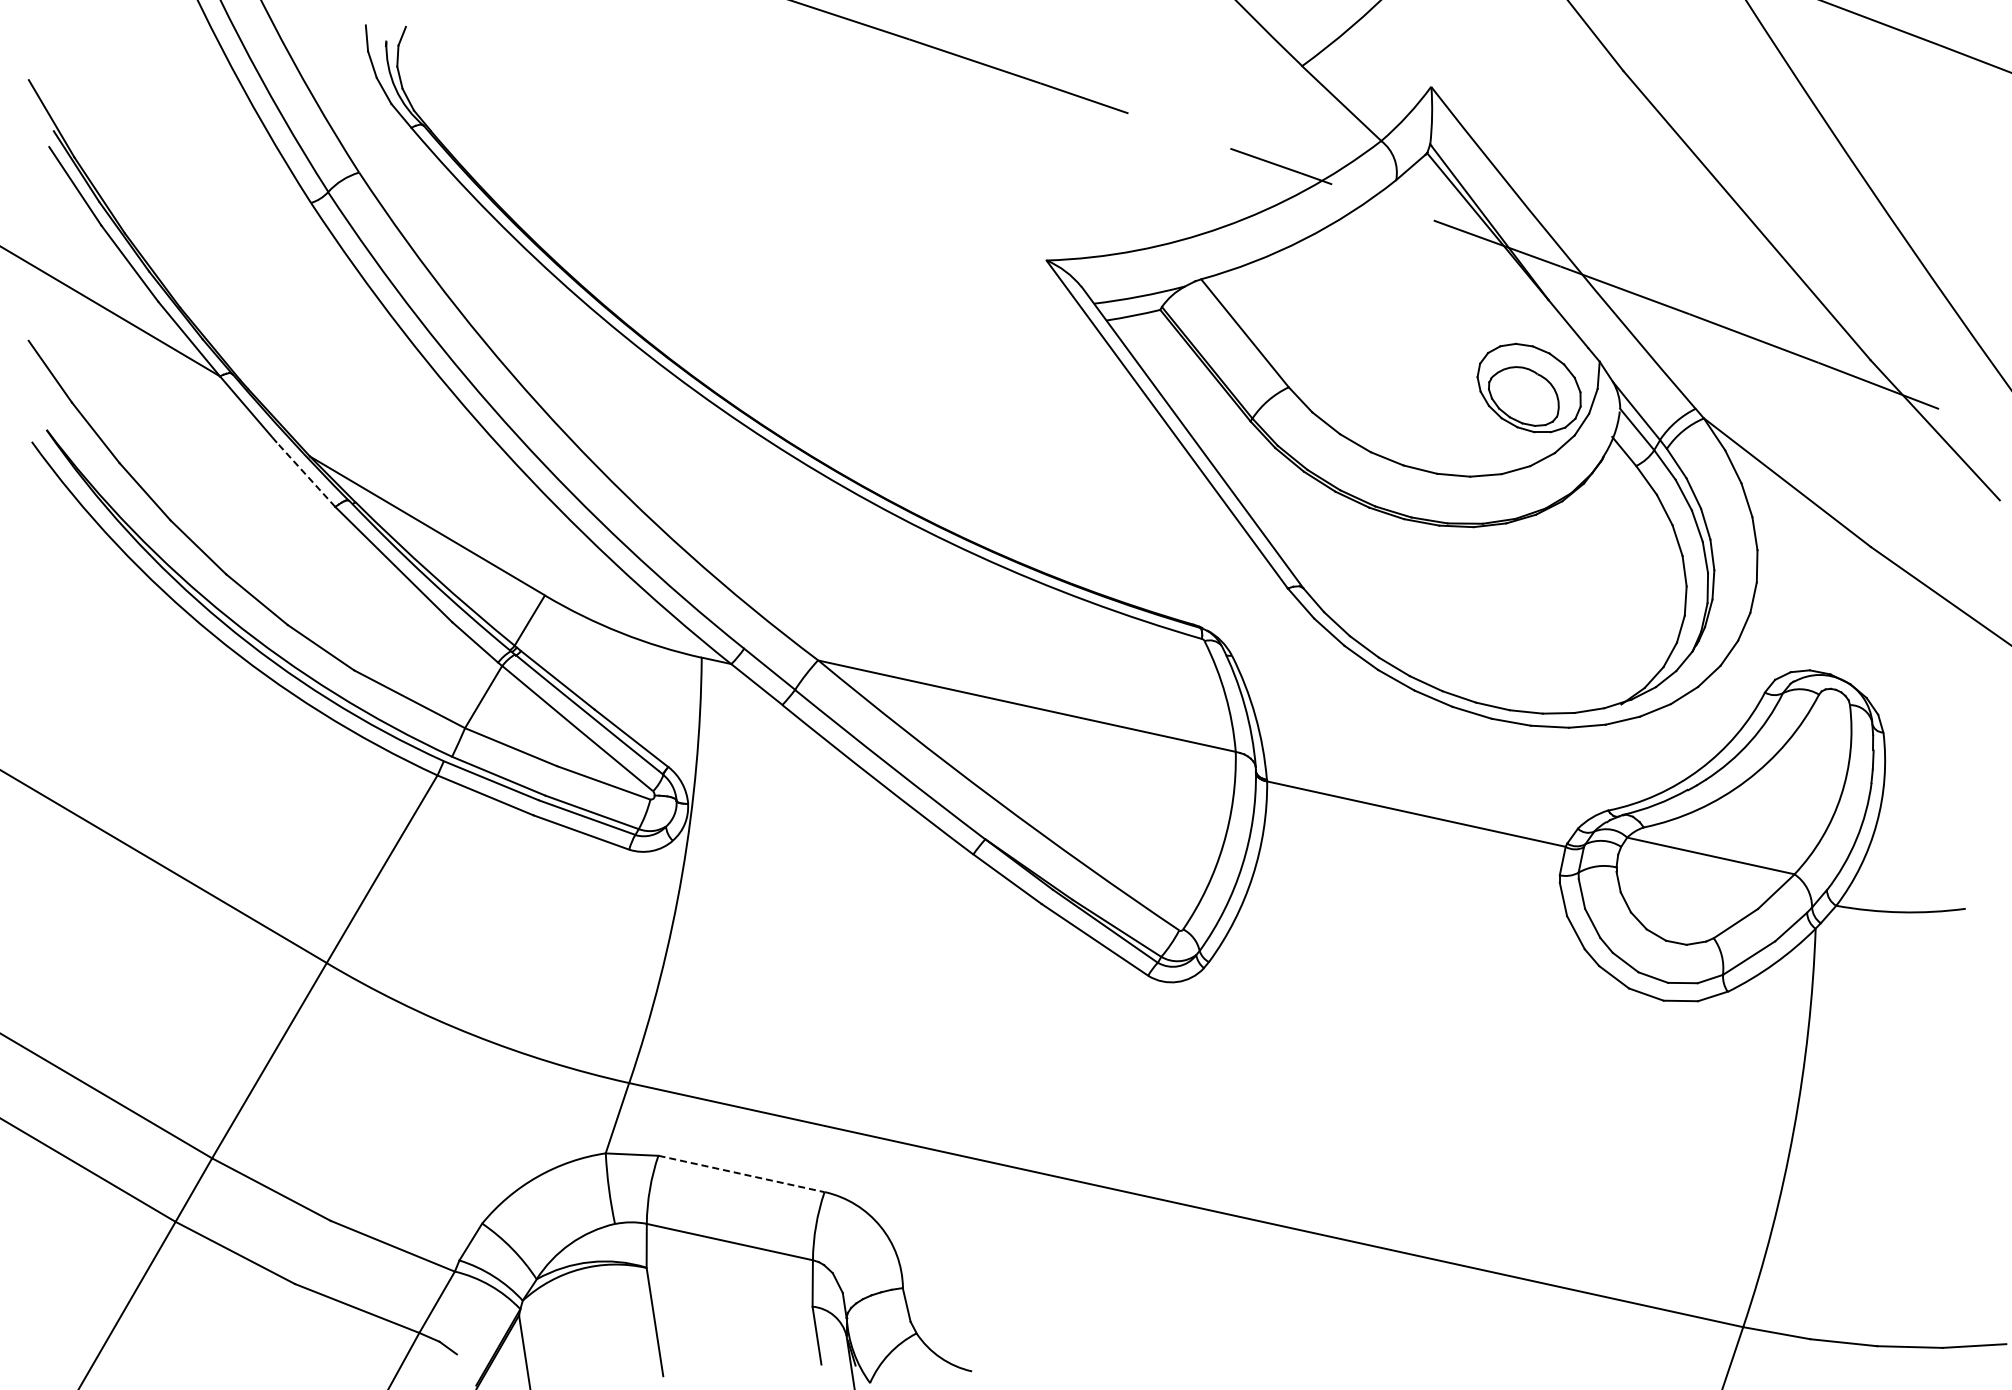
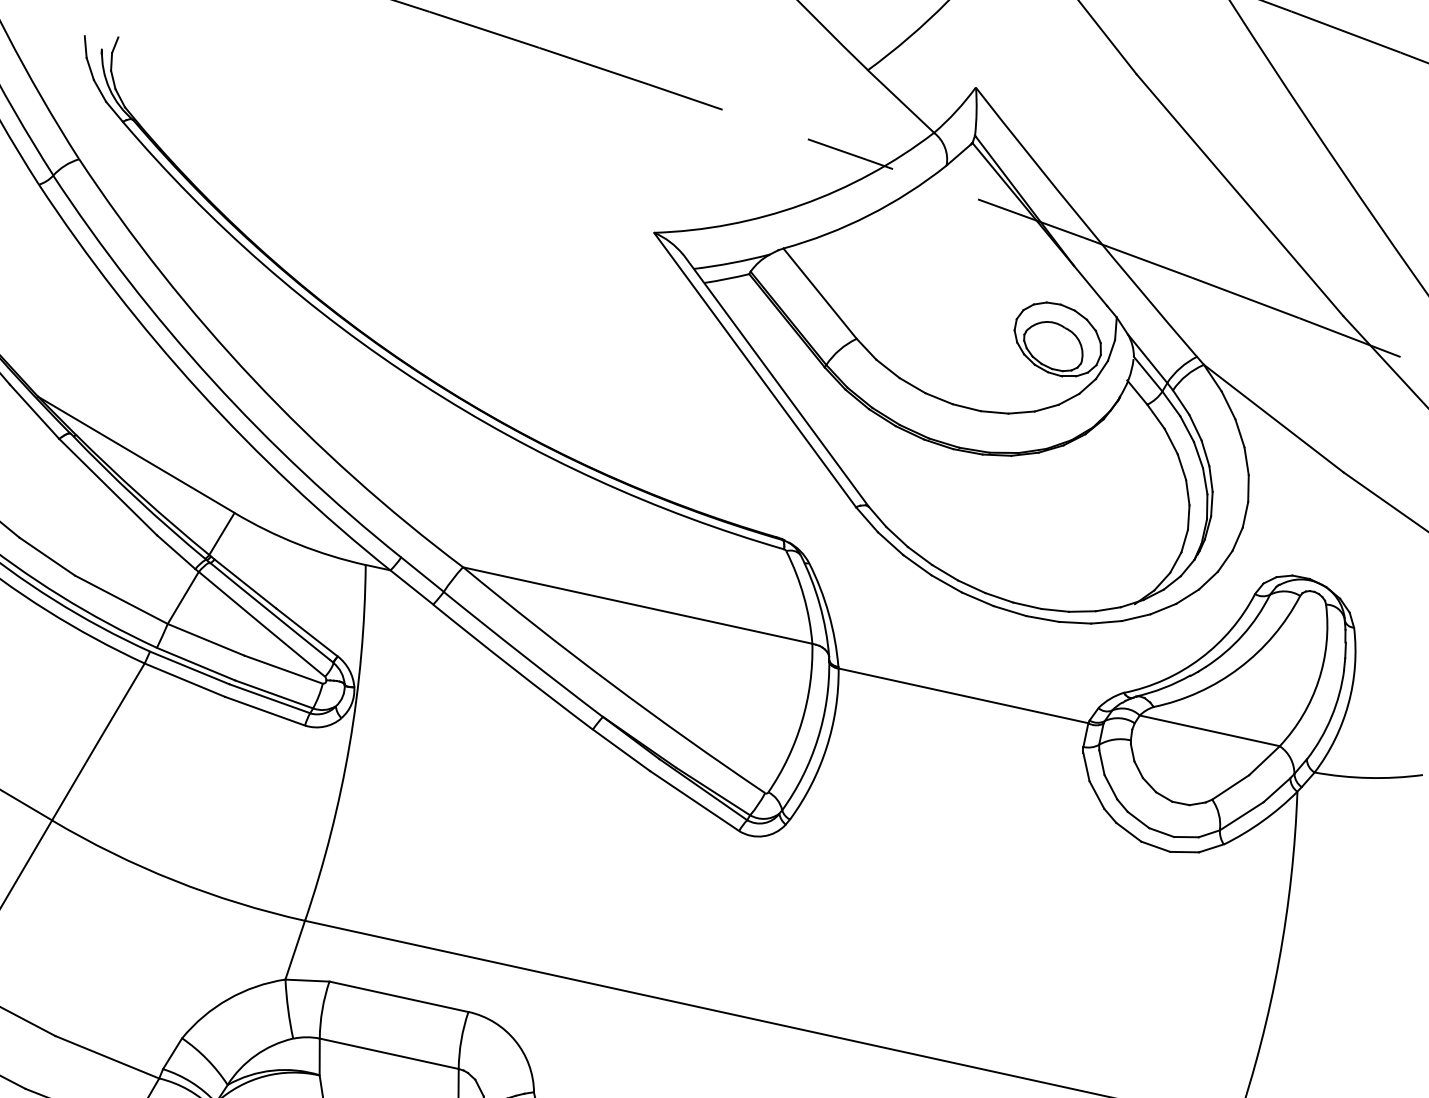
line: (305, 474) -> (34, 411), dashed -> solid
line: (741, 1173) -> (398, 996), dashed -> solid

